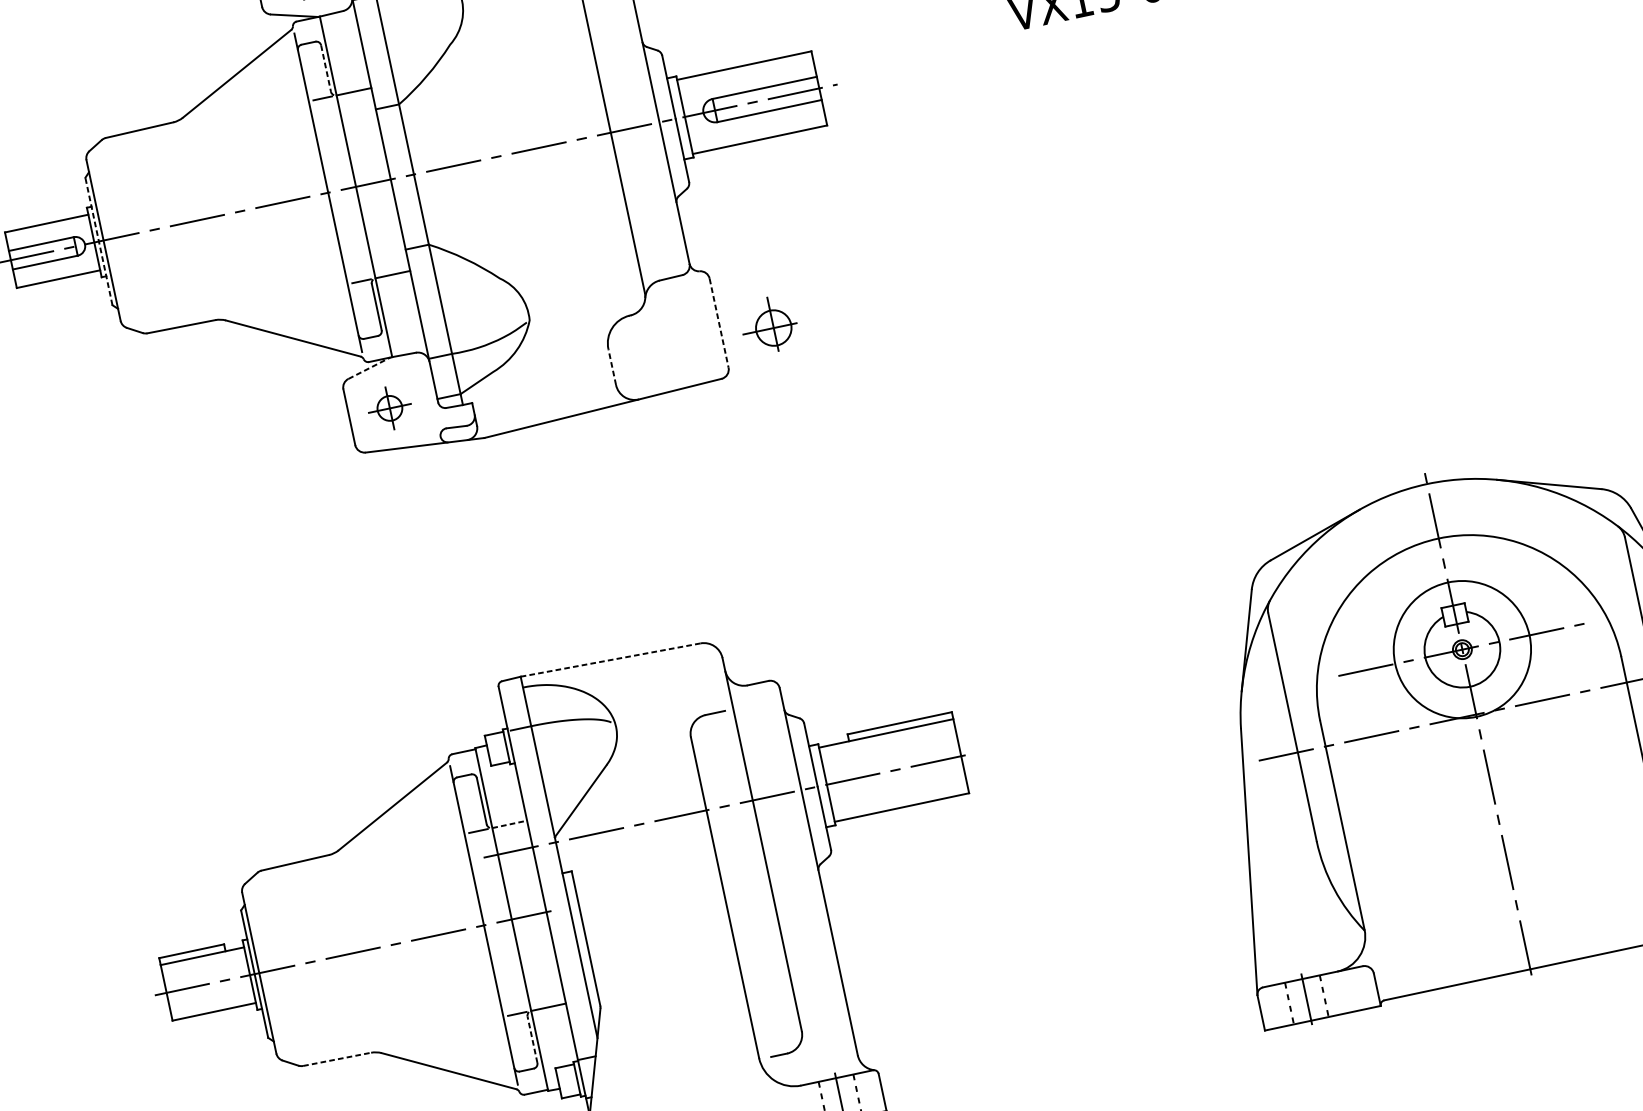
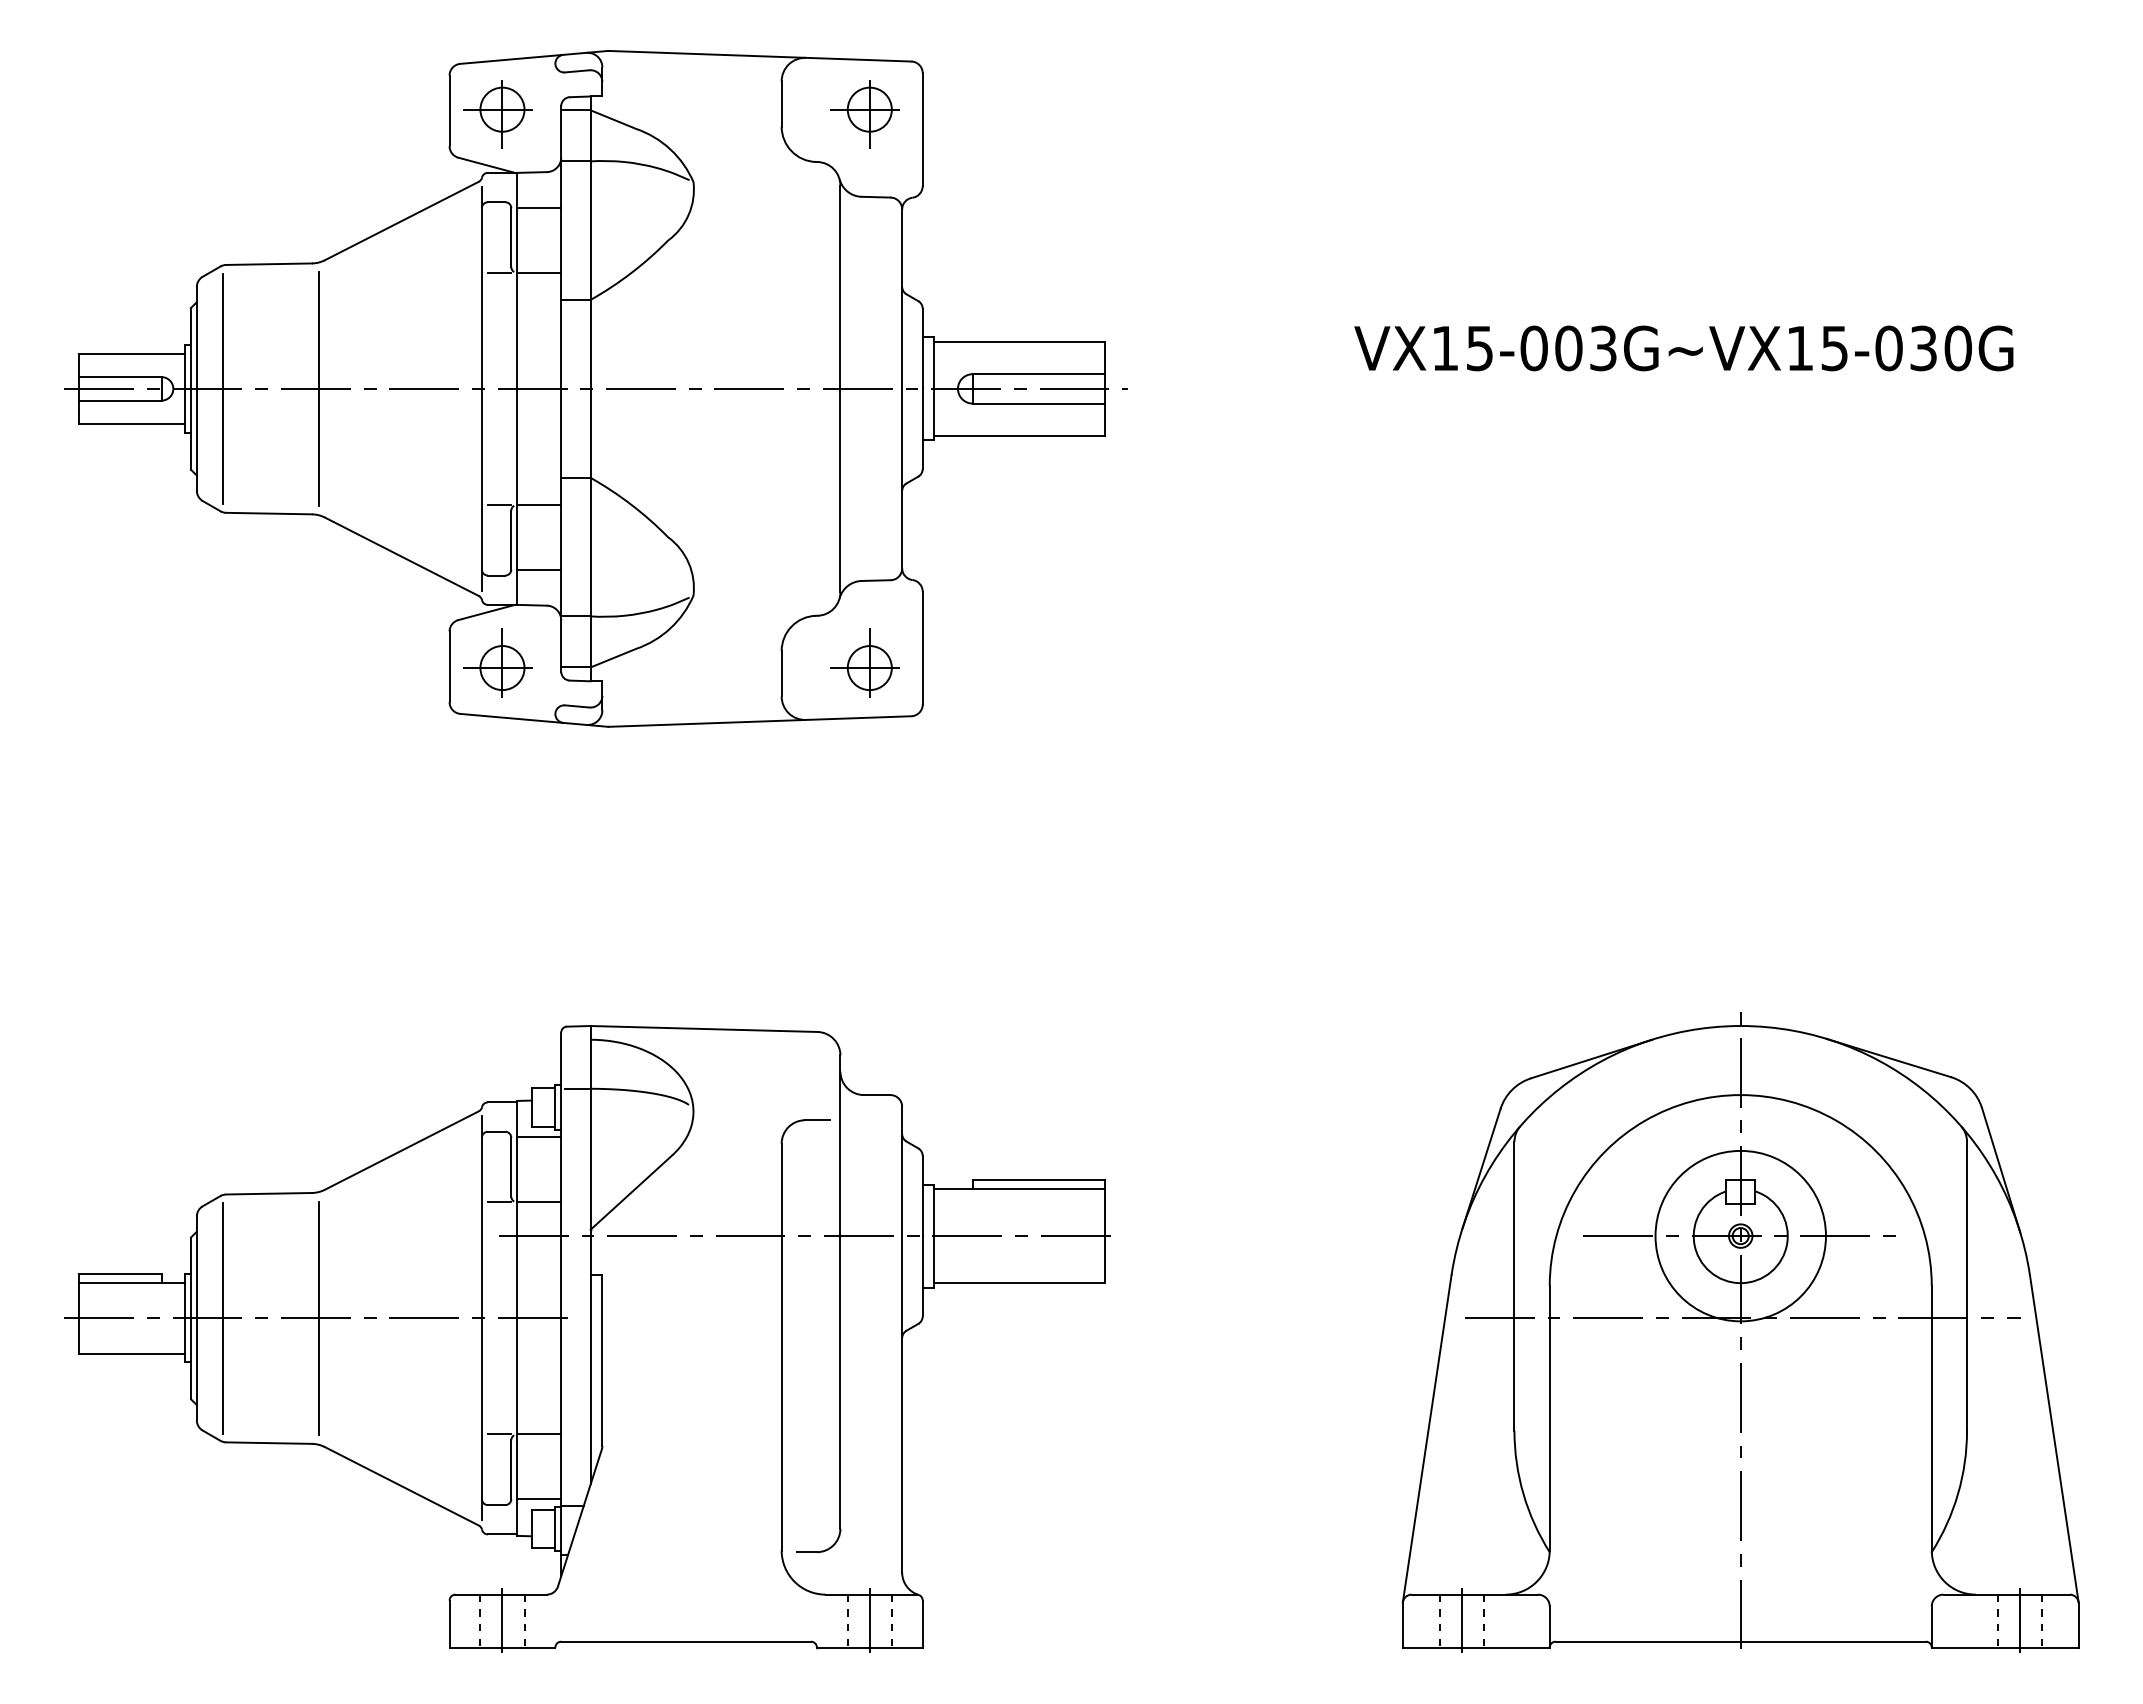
line: (343, 40) -> (539, 207), added
line: (326, 69) -> (511, 238), dashed -> solid
line: (199, 219) -> (318, 388), added
line: (124, 235) -> (223, 388), added
line: (98, 241) -> (190, 388), dashed -> solid
line: (719, 323) -> (922, 648), dashed -> solid
part: (768, 324) -> (864, 662), moved
line: (403, 325) -> (539, 569), added
line: (612, 366) -> (781, 673), dashed -> solid
line: (370, 368) -> (487, 612), dashed -> solid
part: (386, 405) -> (497, 662), size x1.43
line: (611, 660) -> (704, 1029), dashed -> solid
line: (499, 773) -> (539, 1137), added
line: (509, 824) -> (539, 1202), dashed -> solid
line: (355, 952) -> (318, 1318), added
line: (280, 968) -> (223, 1318), added
line: (532, 1039) -> (511, 1469), dashed -> solid
line: (559, 1058) -> (539, 1499), added
line: (337, 1059) -> (269, 1443), dashed -> solid

